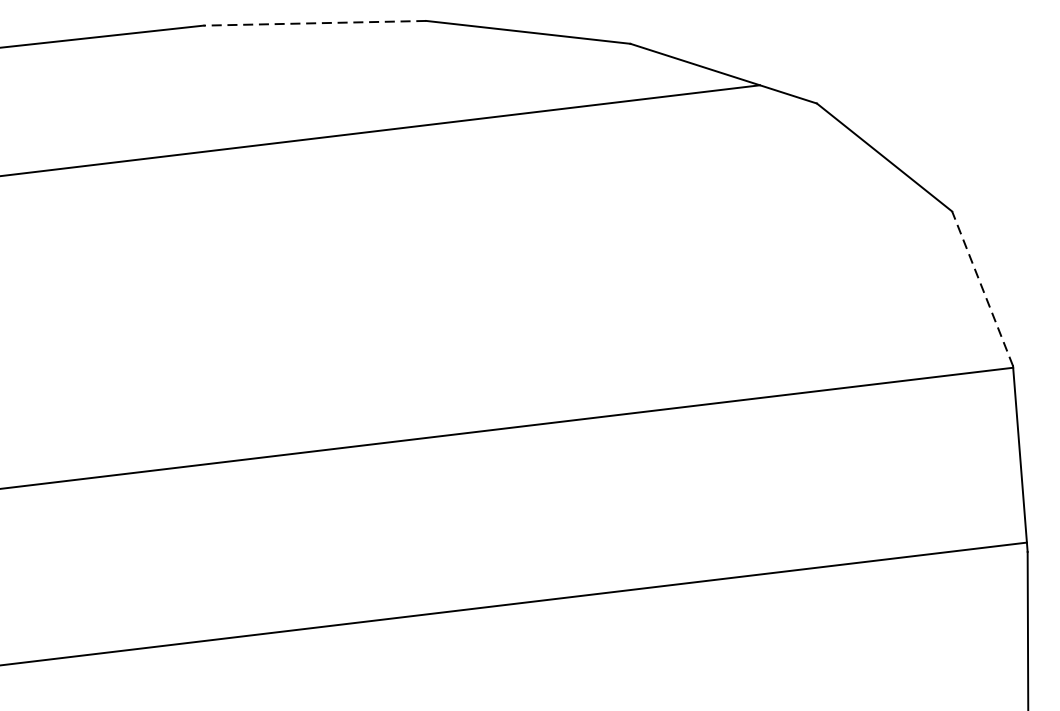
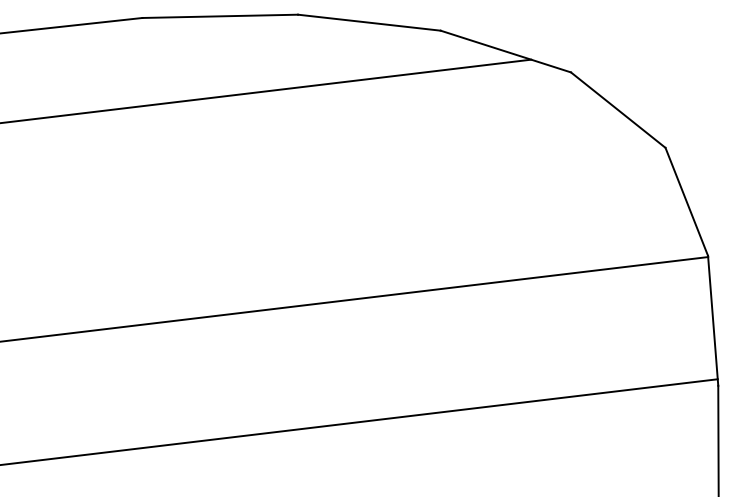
line: (315, 23) -> (220, 16), dashed -> solid
line: (982, 288) -> (686, 201), dashed -> solid

